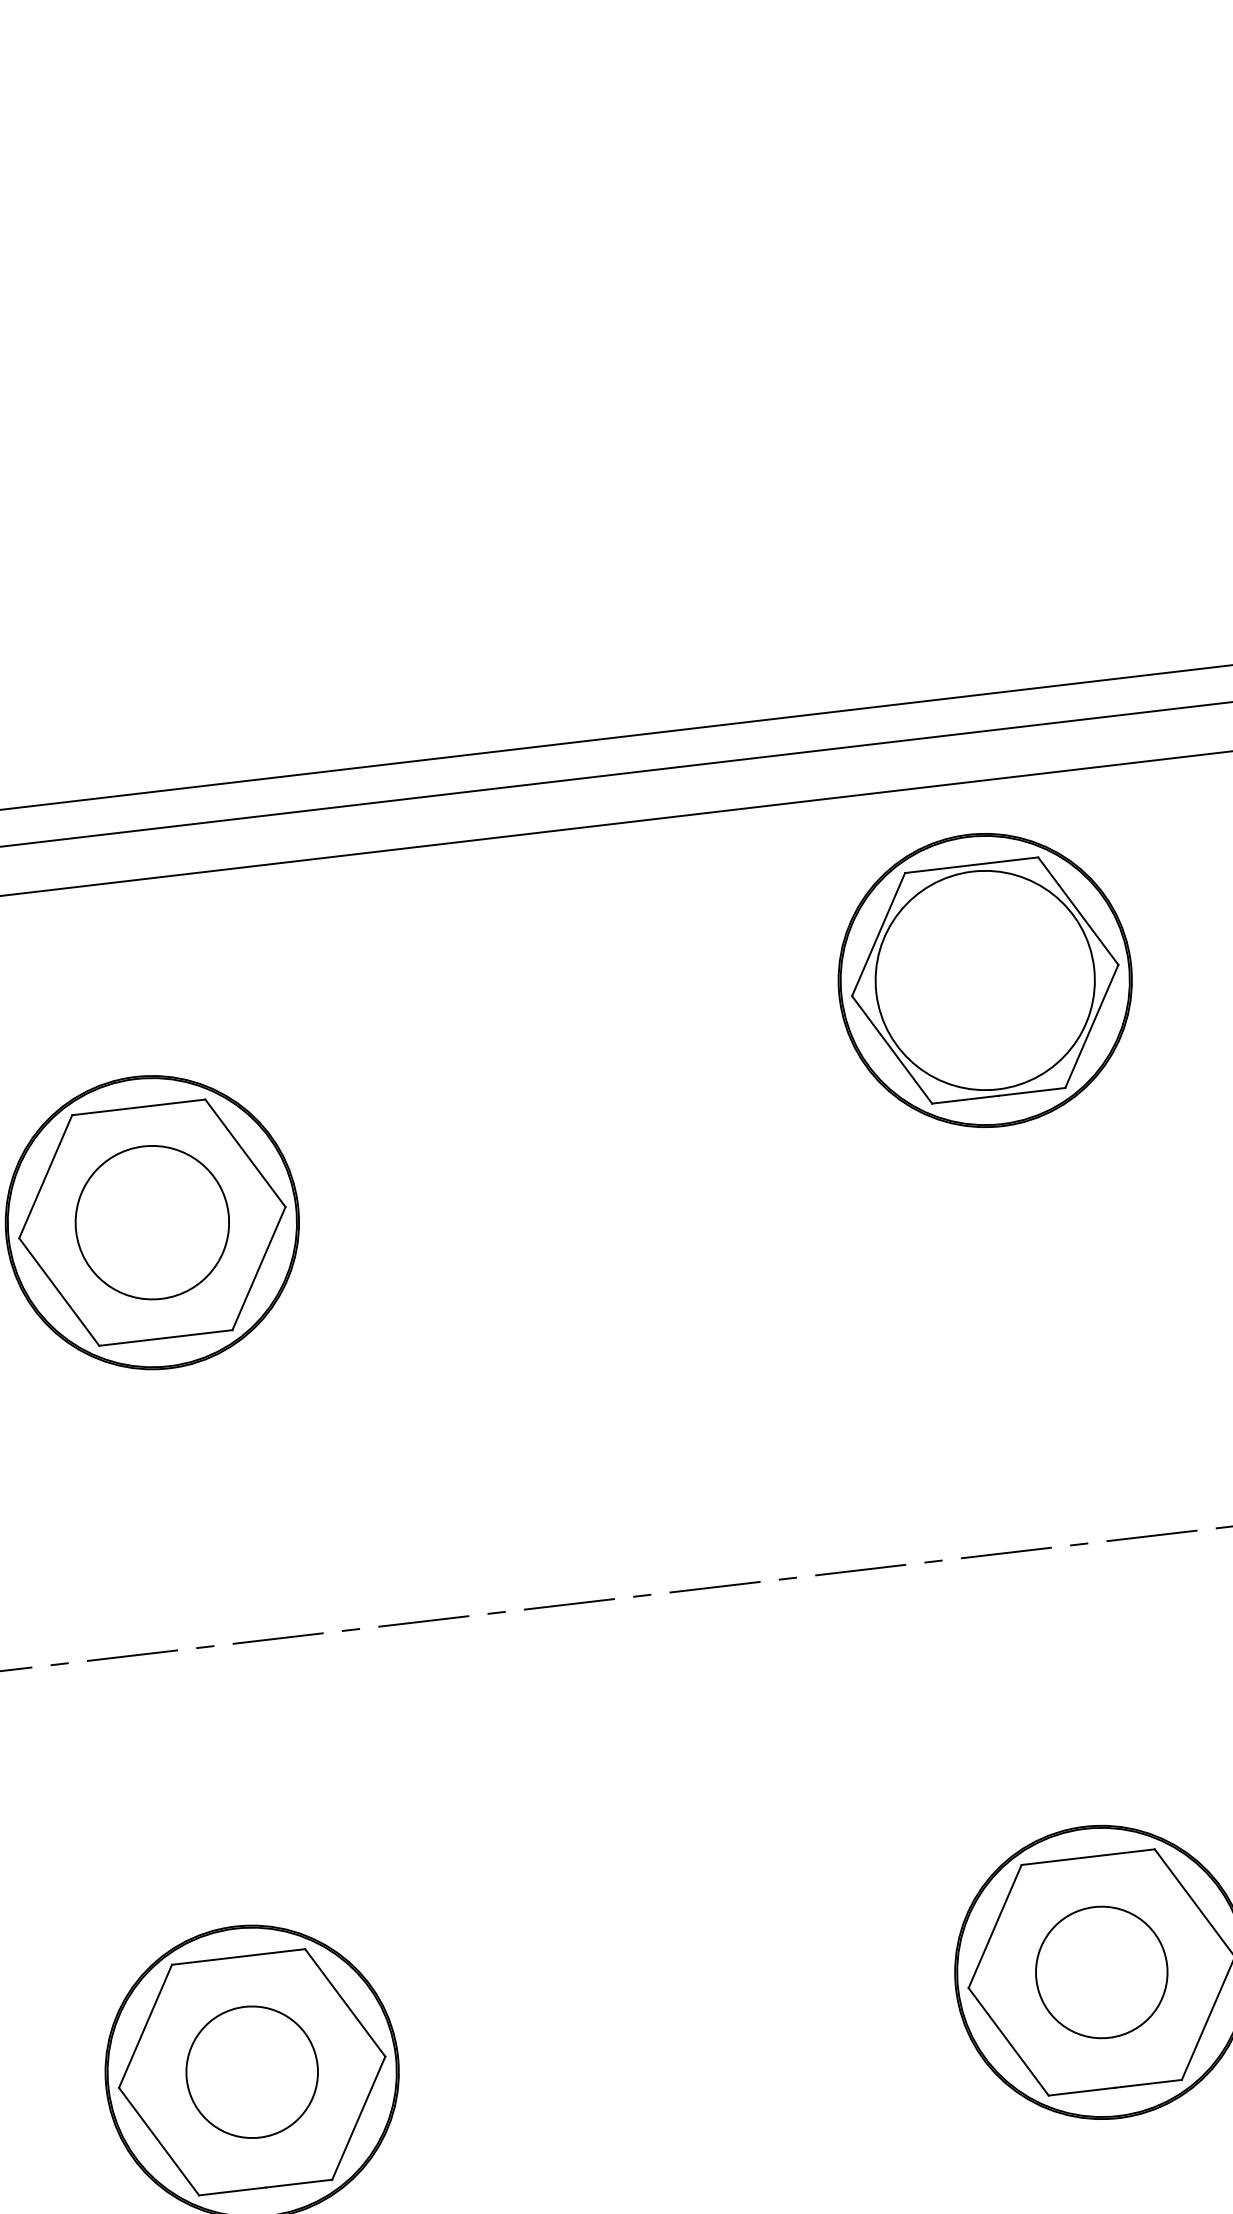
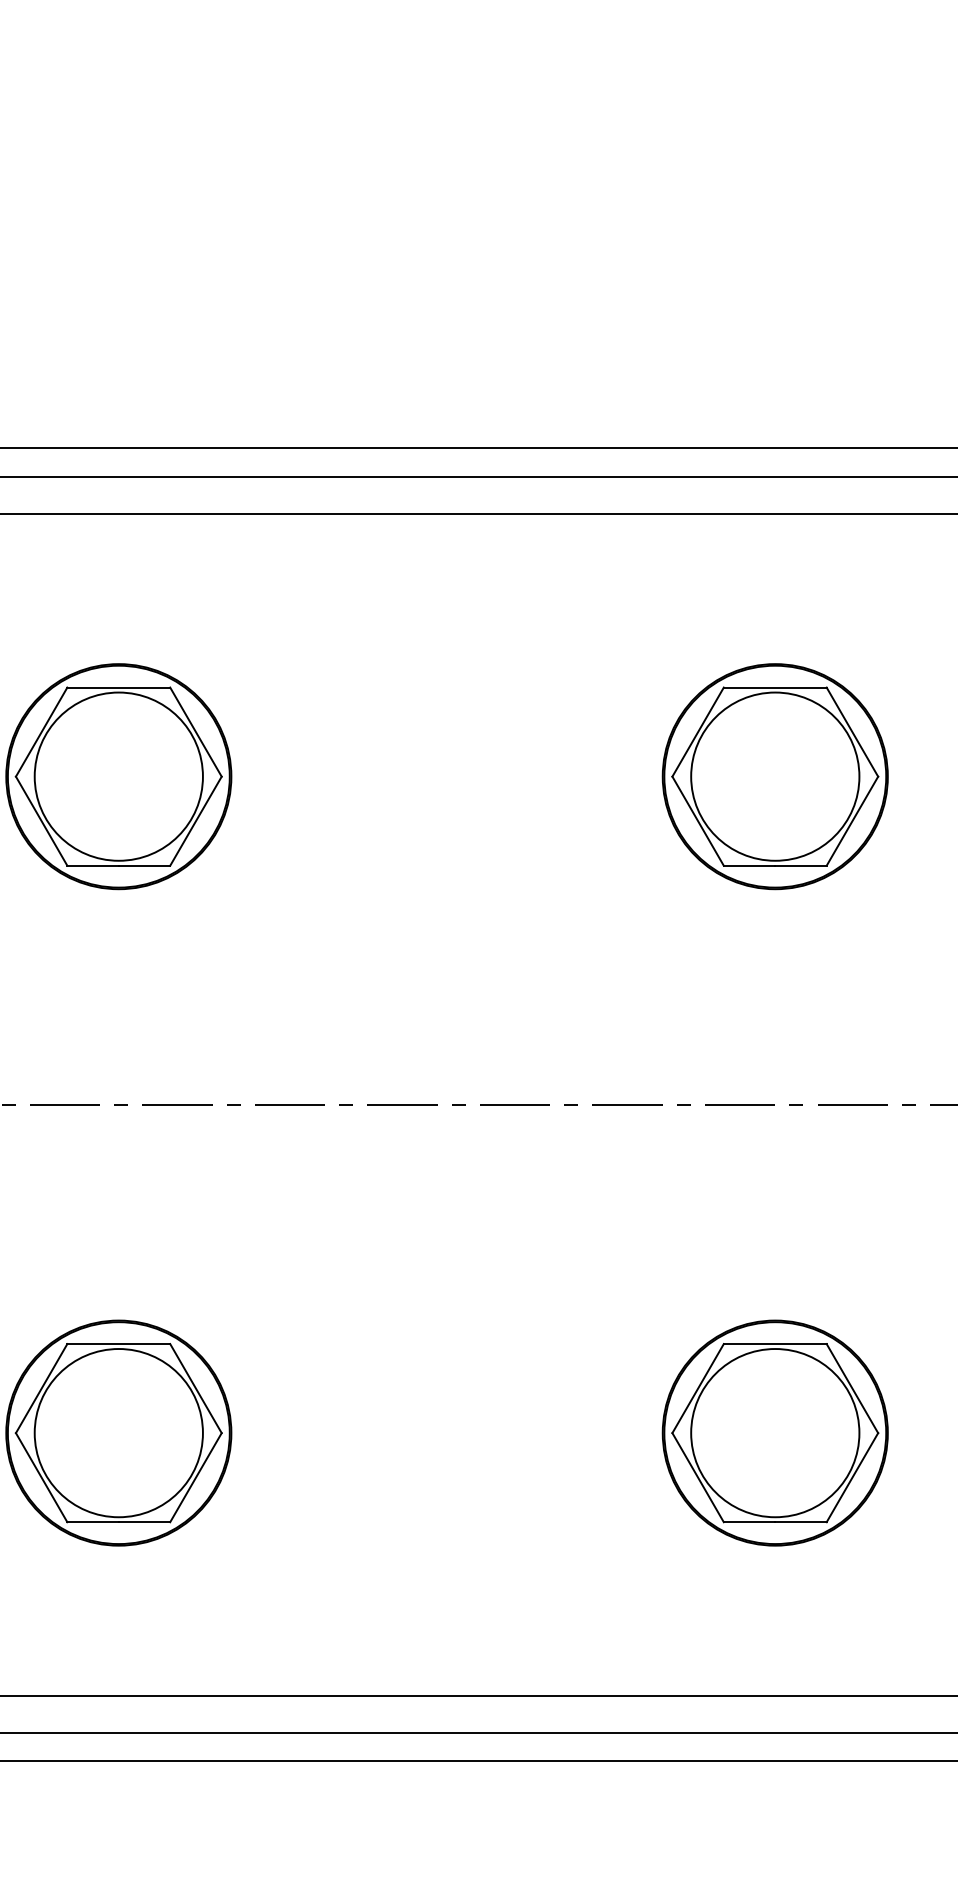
part: (984, 980) -> (774, 776), moved
circle: (151, 1222) -> (118, 776), size x1.43
circle: (1102, 1972) -> (775, 1433), size x1.67
circle: (251, 2072) -> (118, 1433), size x1.67

